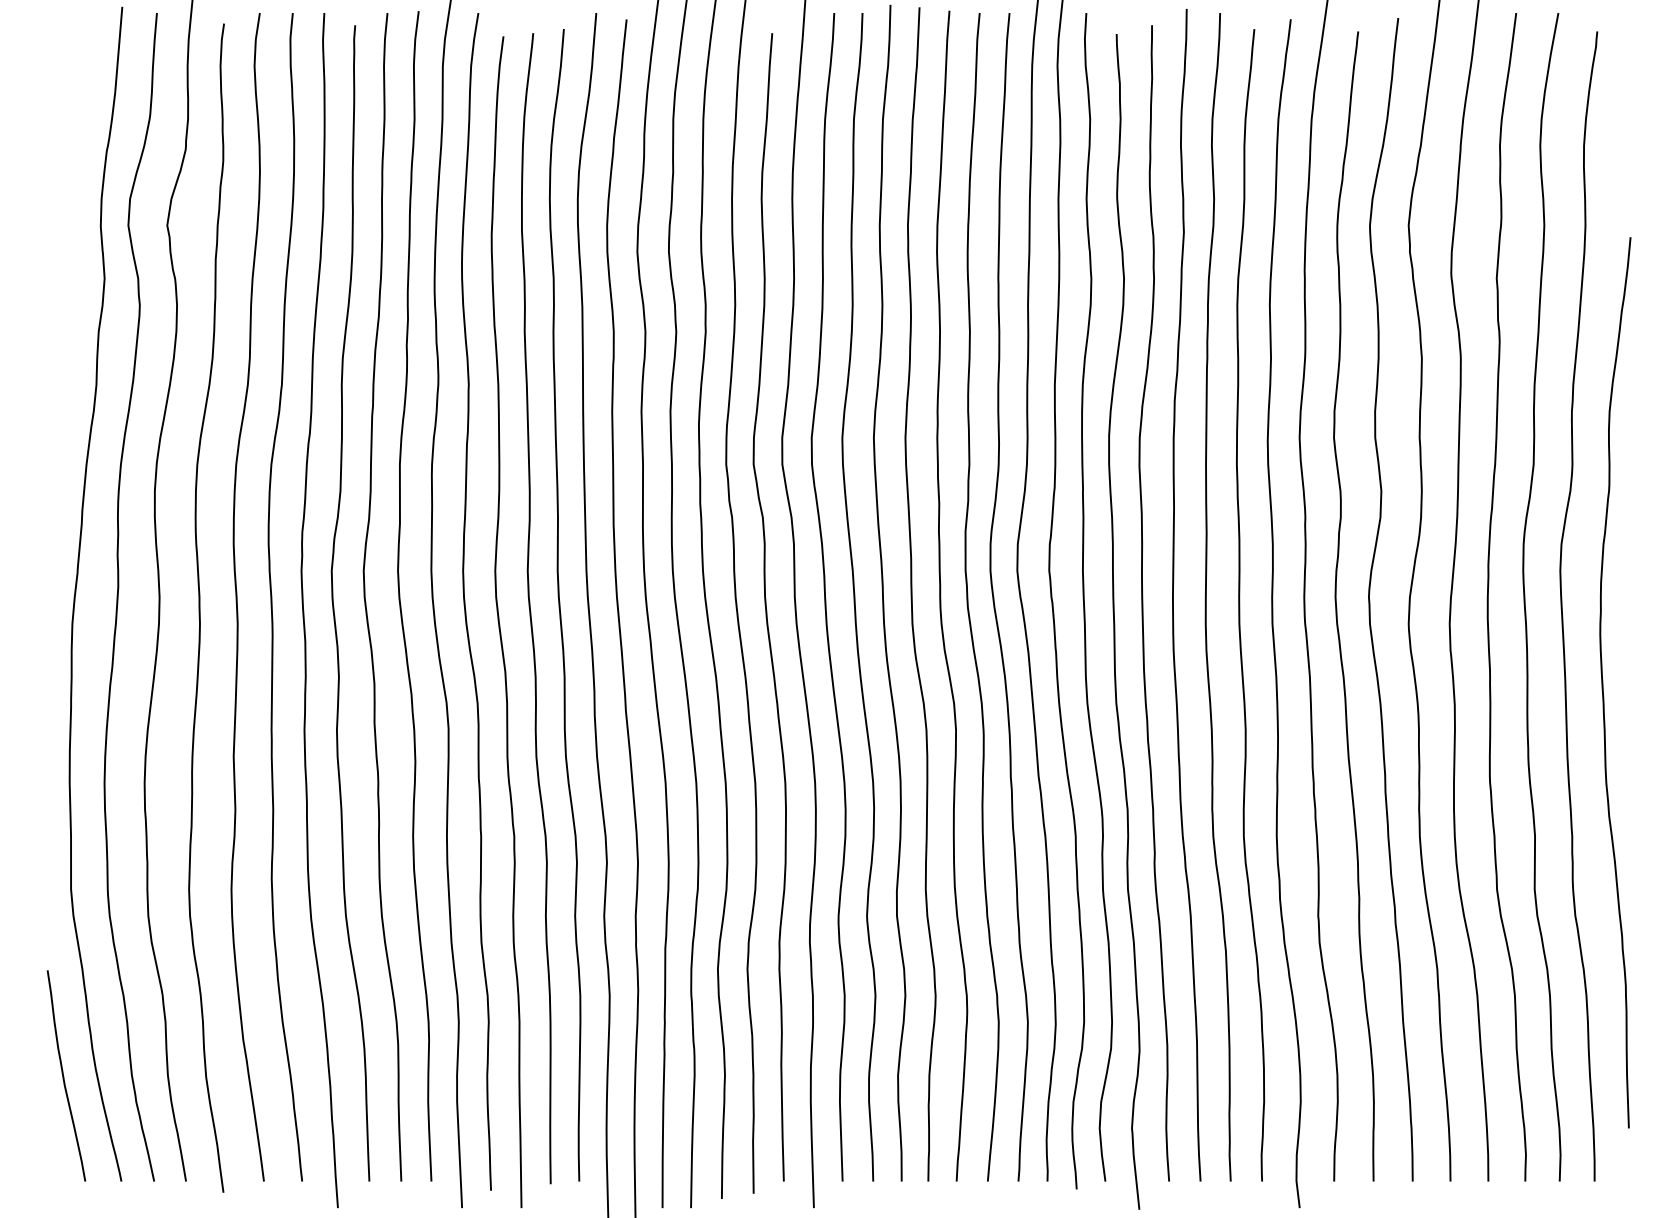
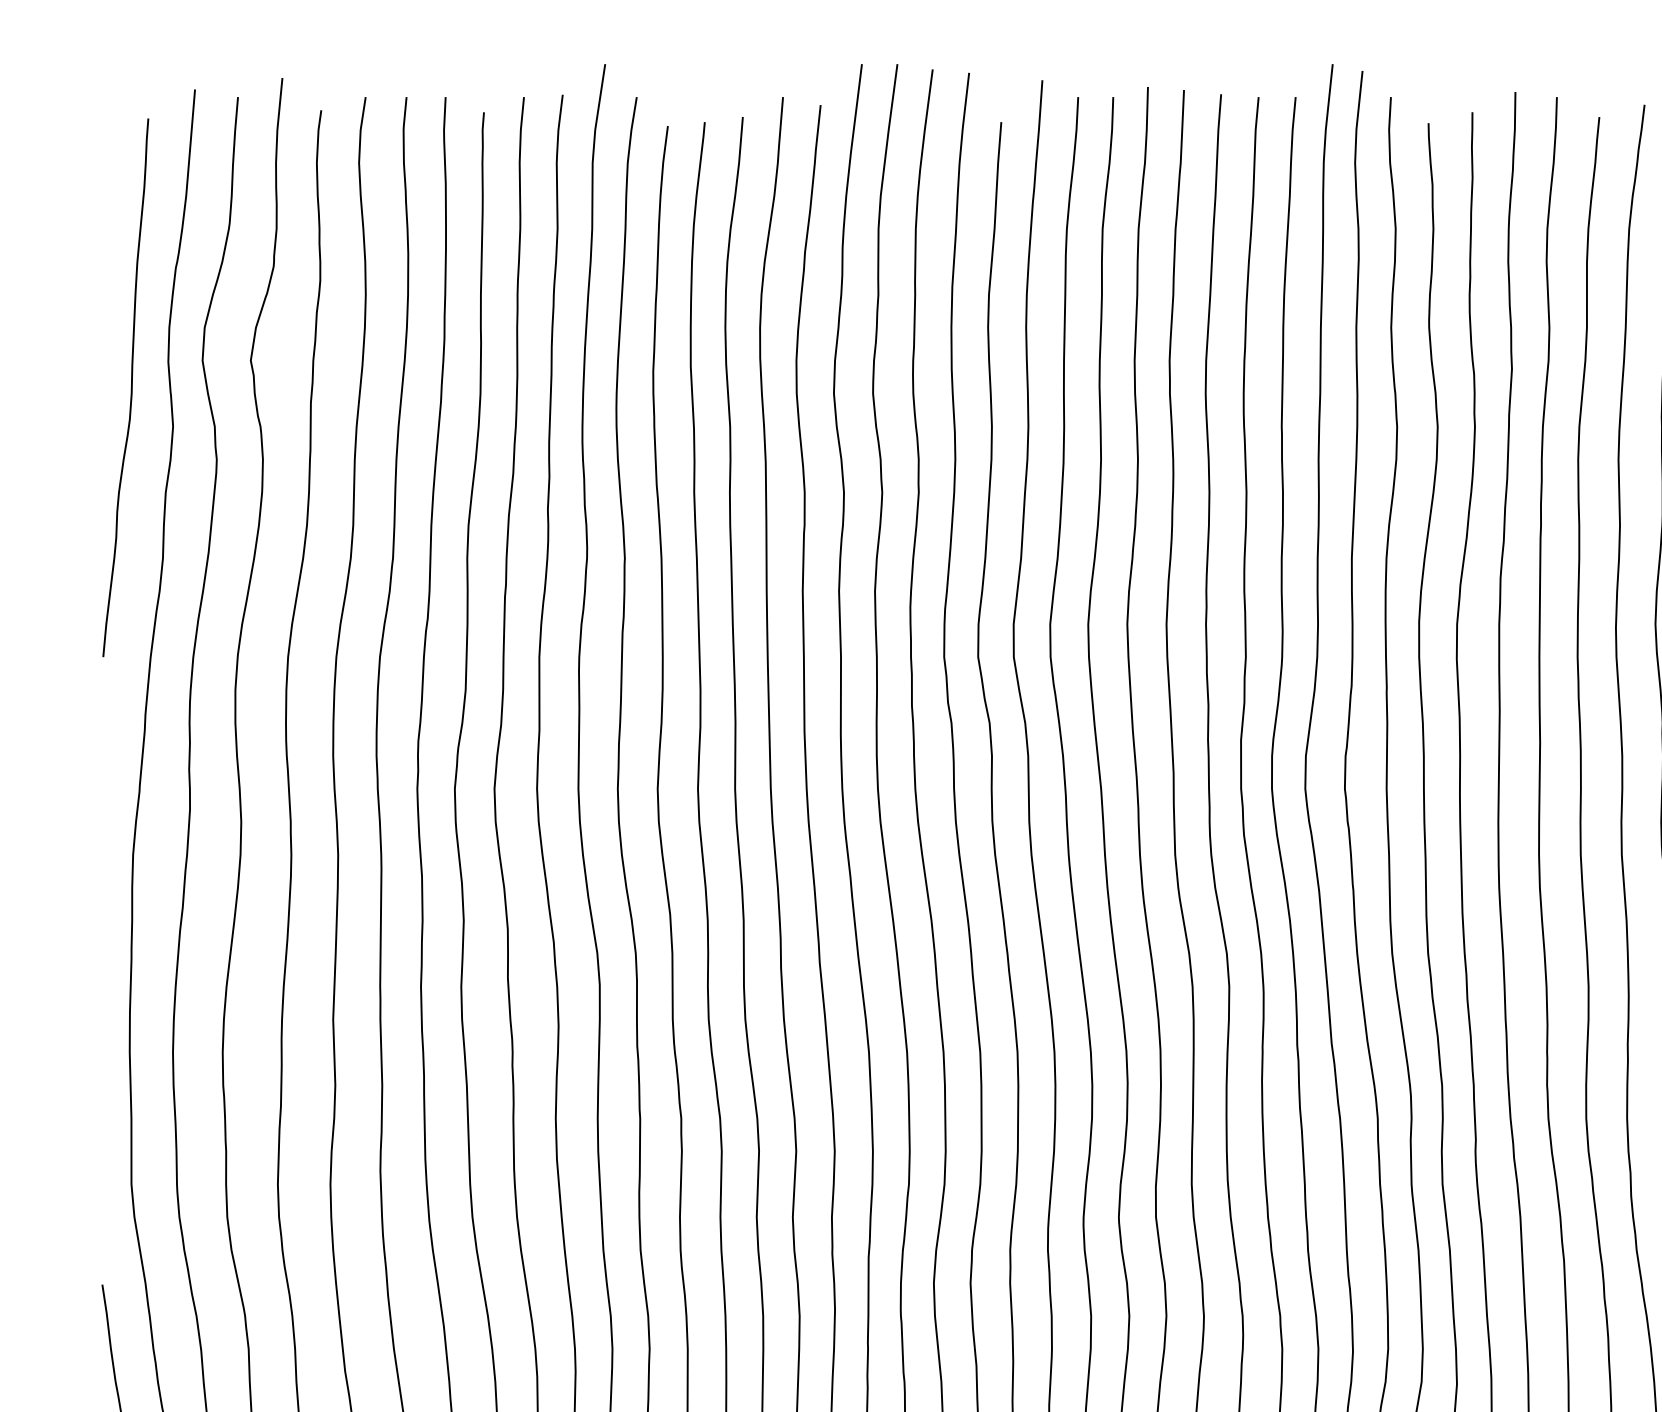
curve: (70, 247) -> (130, 387), added

